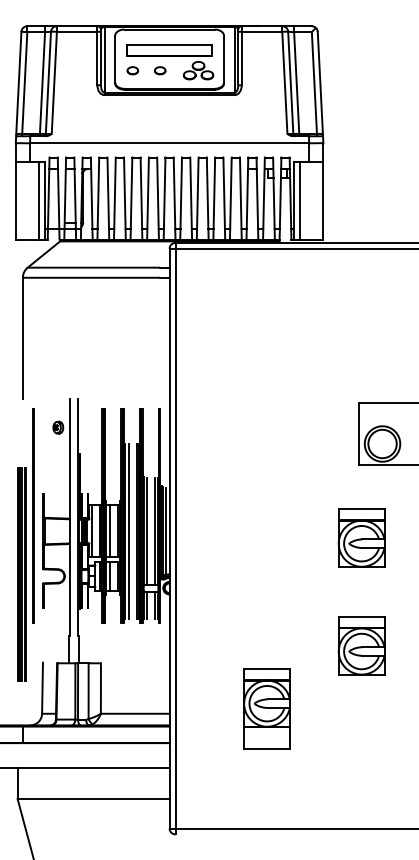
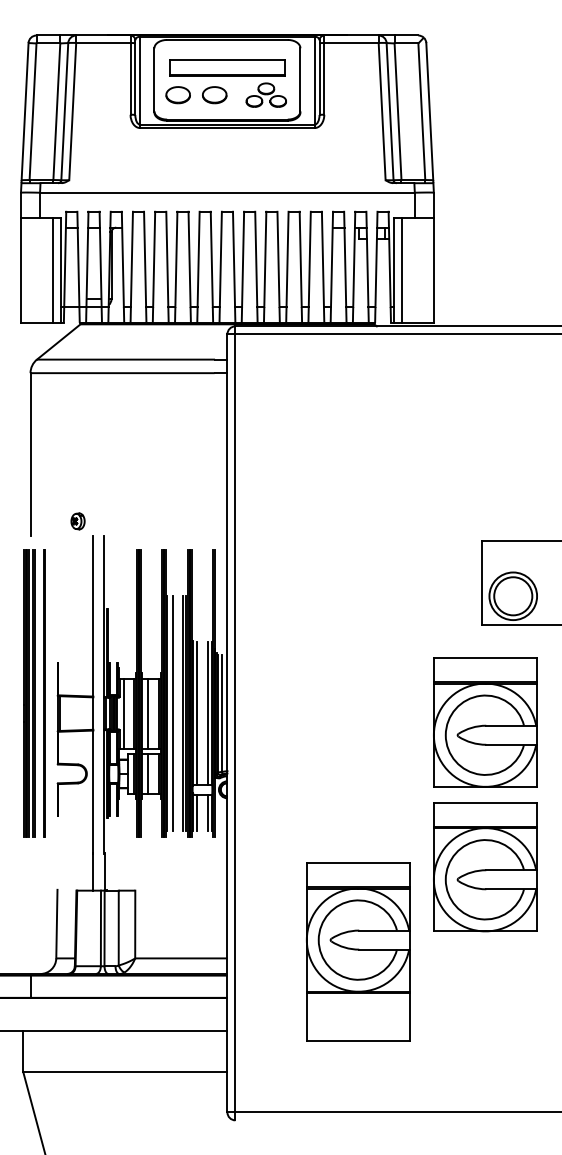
part: (132, 70) -> (177, 95), size x1.67
part: (159, 70) -> (214, 95), size x1.67
part: (57, 427) -> (77, 521), moved
part: (361, 538) -> (485, 722), size x1.67
part: (22, 574) -> (29, 693), moved
part: (361, 646) -> (485, 867), size x1.67
part: (267, 708) -> (358, 951), size x1.67

